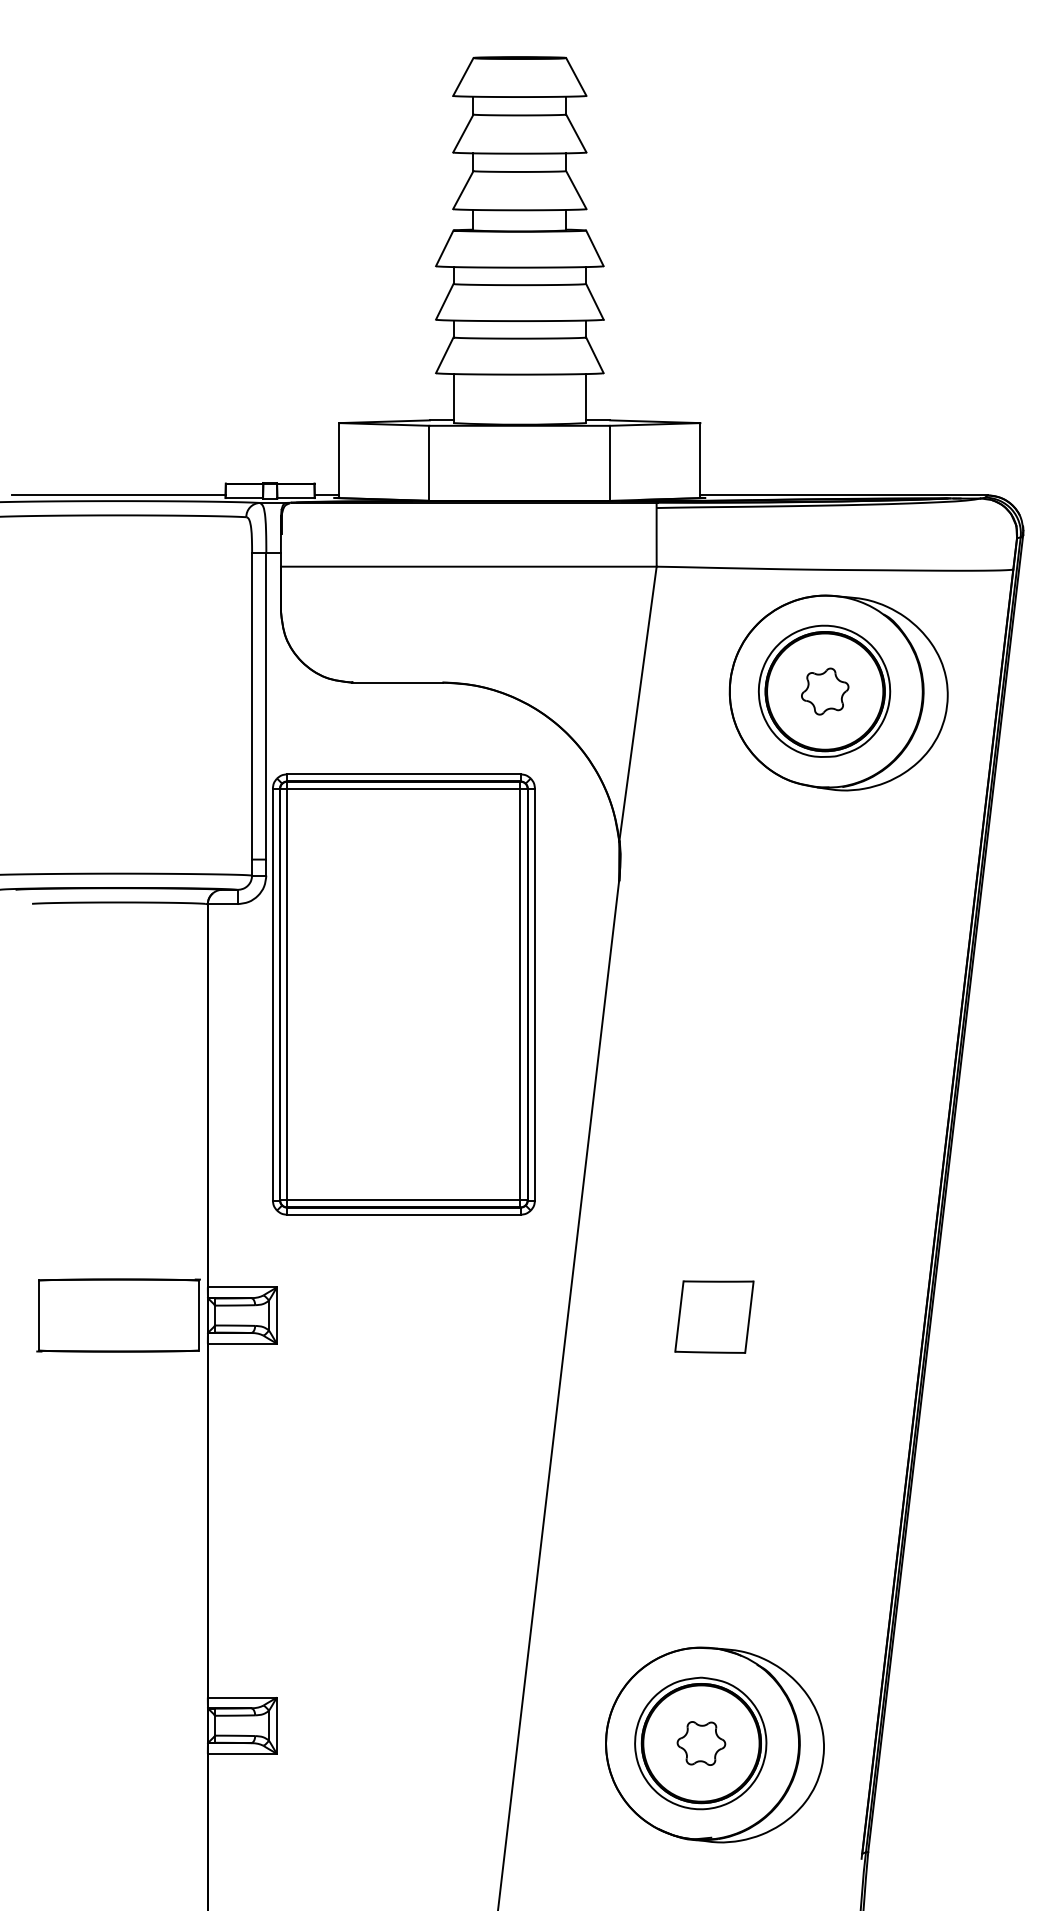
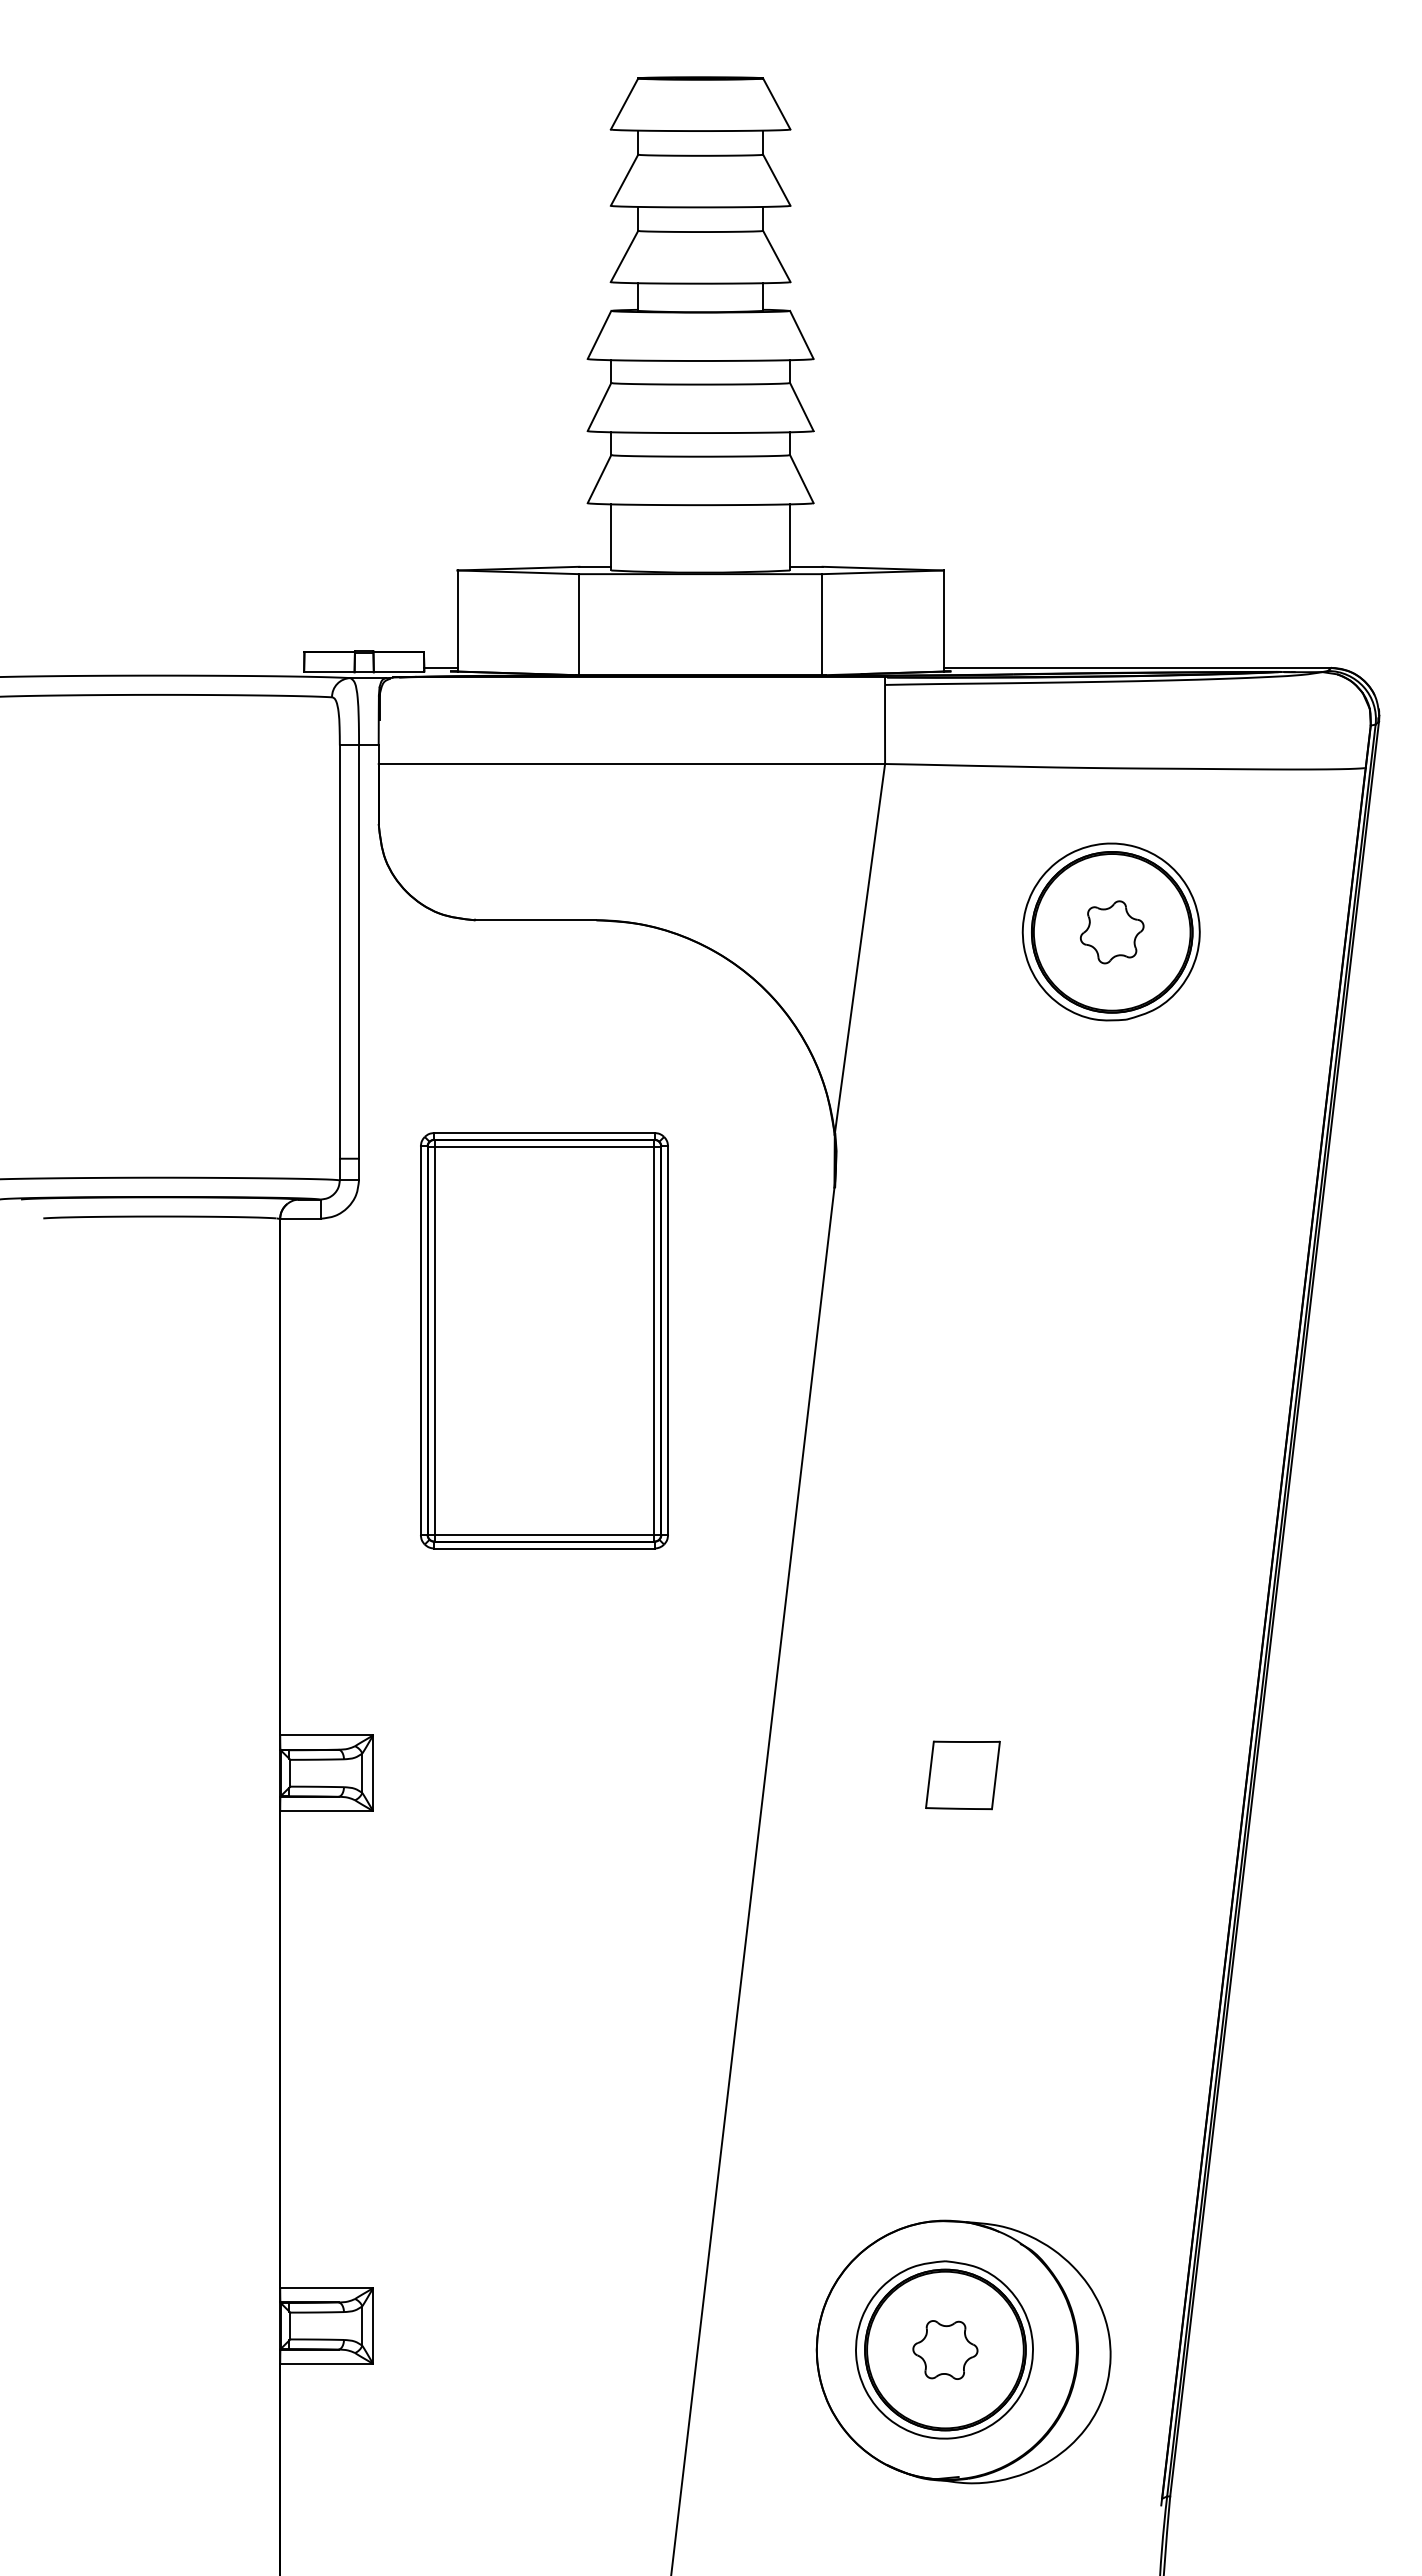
line: (118, 495) -> (159, 668), removed
part: (838, 693) -> (1130, 934), removed
part: (403, 994) -> (544, 1340), size x0.7
part: (118, 1314) -> (159, 1772), removed
part: (714, 1317) -> (962, 1775), size x0.7

